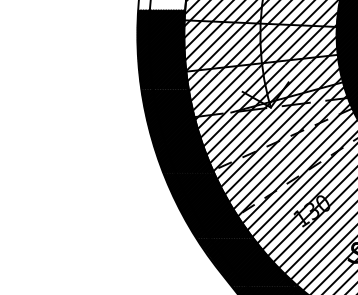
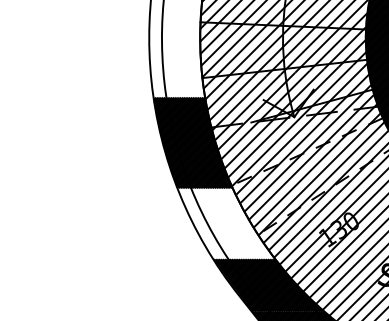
hatch: (163, 49) -> (177, 53), removed
hatch: (208, 205) -> (226, 223), removed

